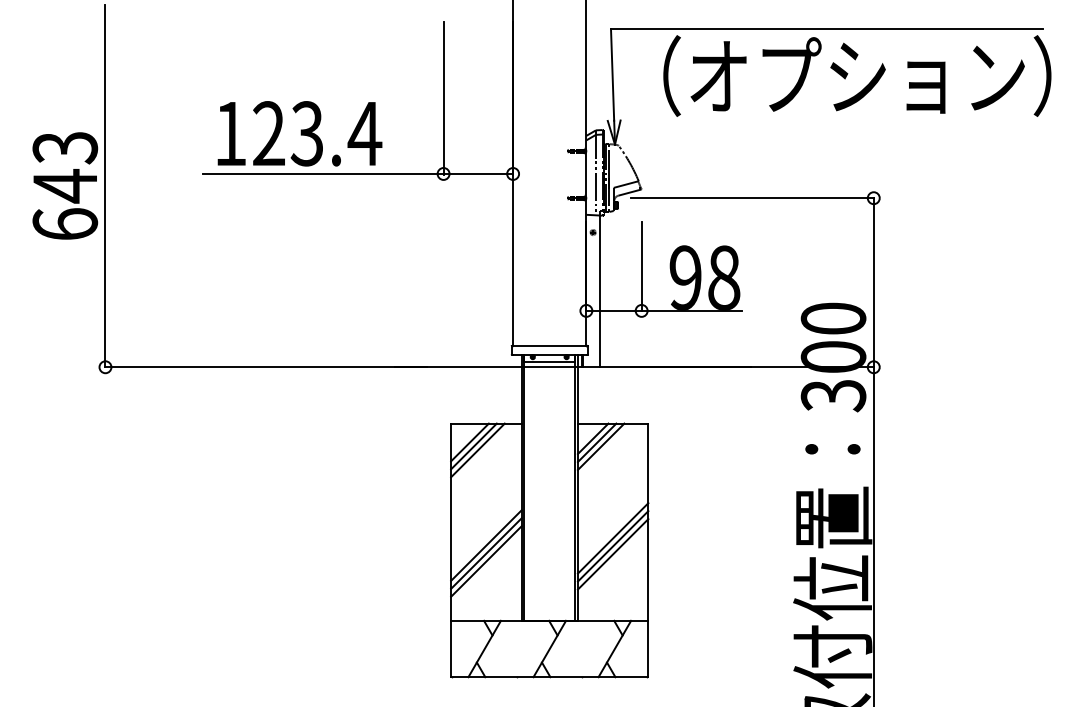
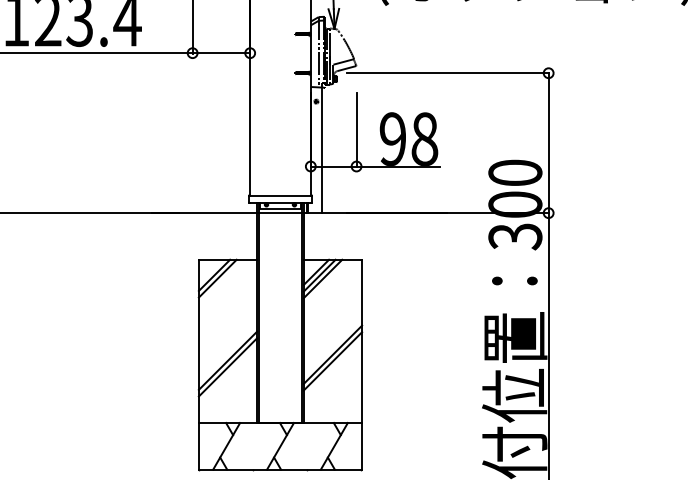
line: (477, 450) -> (220, 282), removed
line: (612, 554) -> (332, 368), removed
line: (486, 561) -> (228, 373), removed

